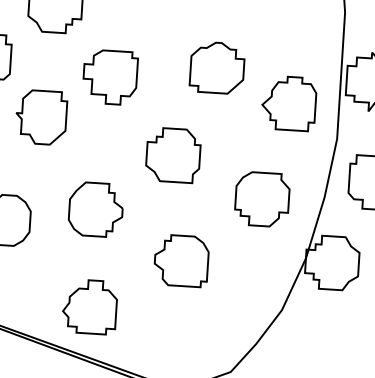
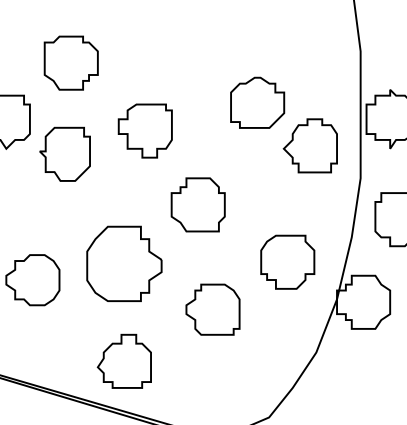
part: (217, 67) -> (257, 102), moved
part: (109, 76) -> (144, 130), moved
part: (40, 116) -> (64, 153), moved
part: (262, 198) -> (287, 261), moved
part: (96, 209) -> (124, 263), size x1.4

